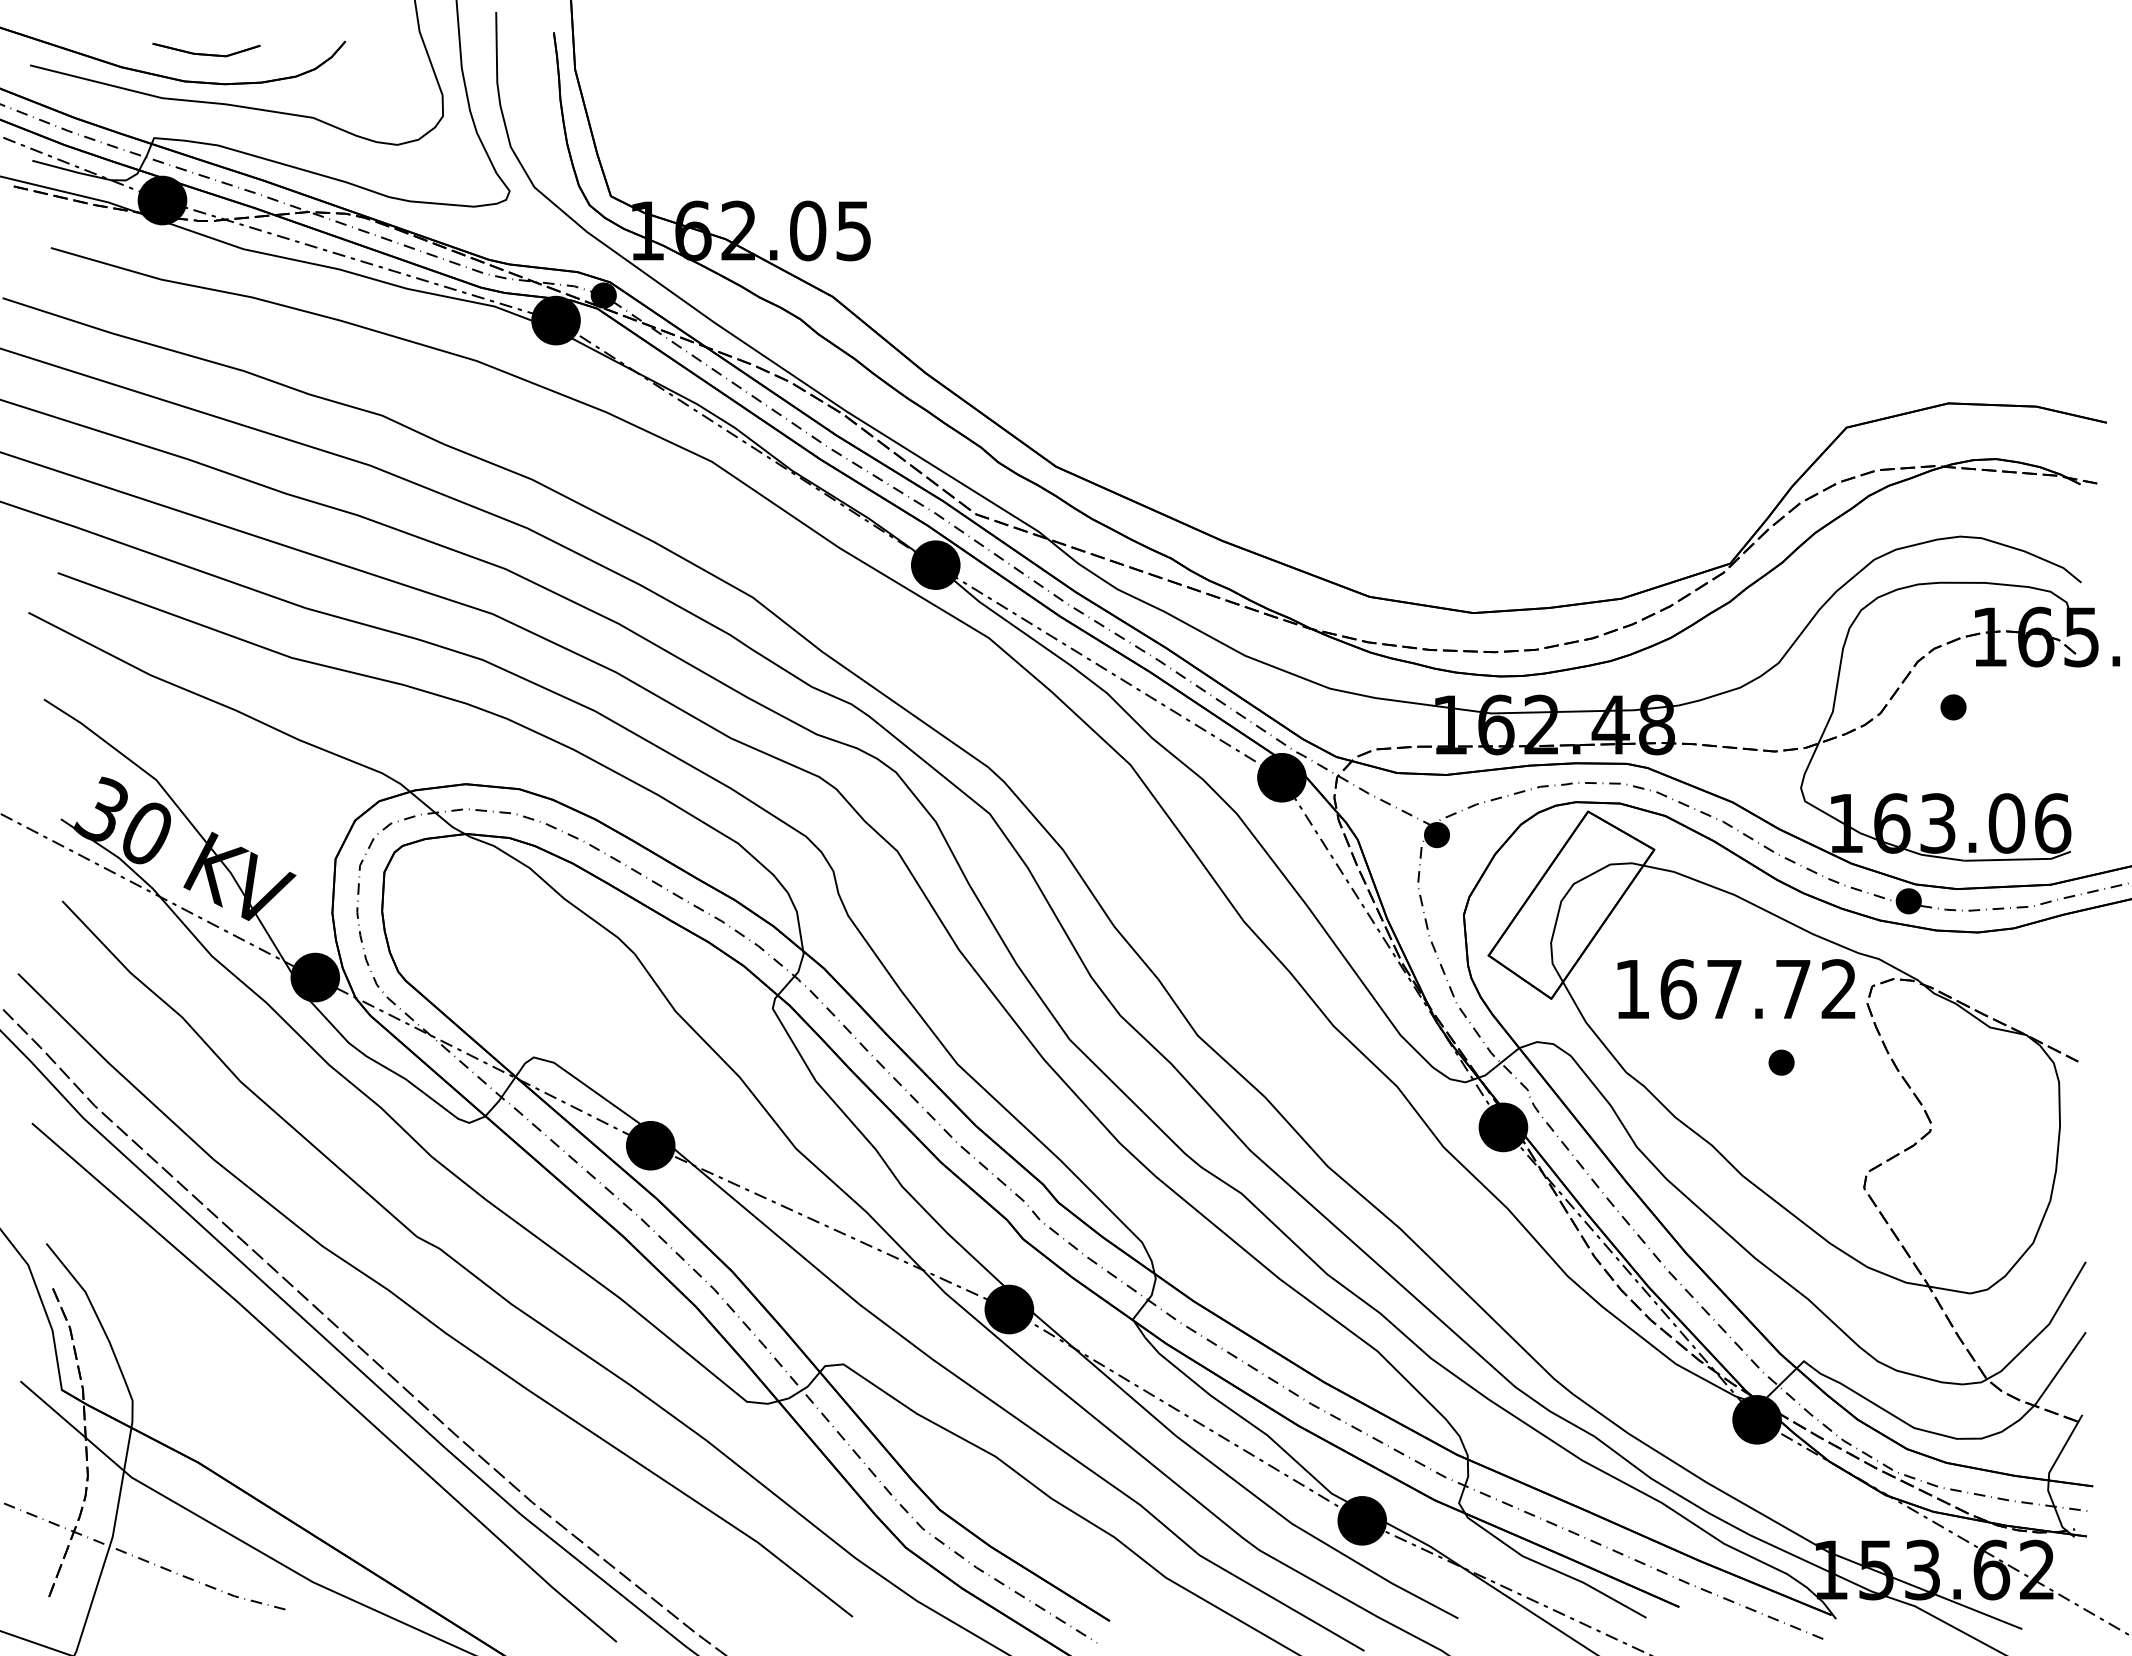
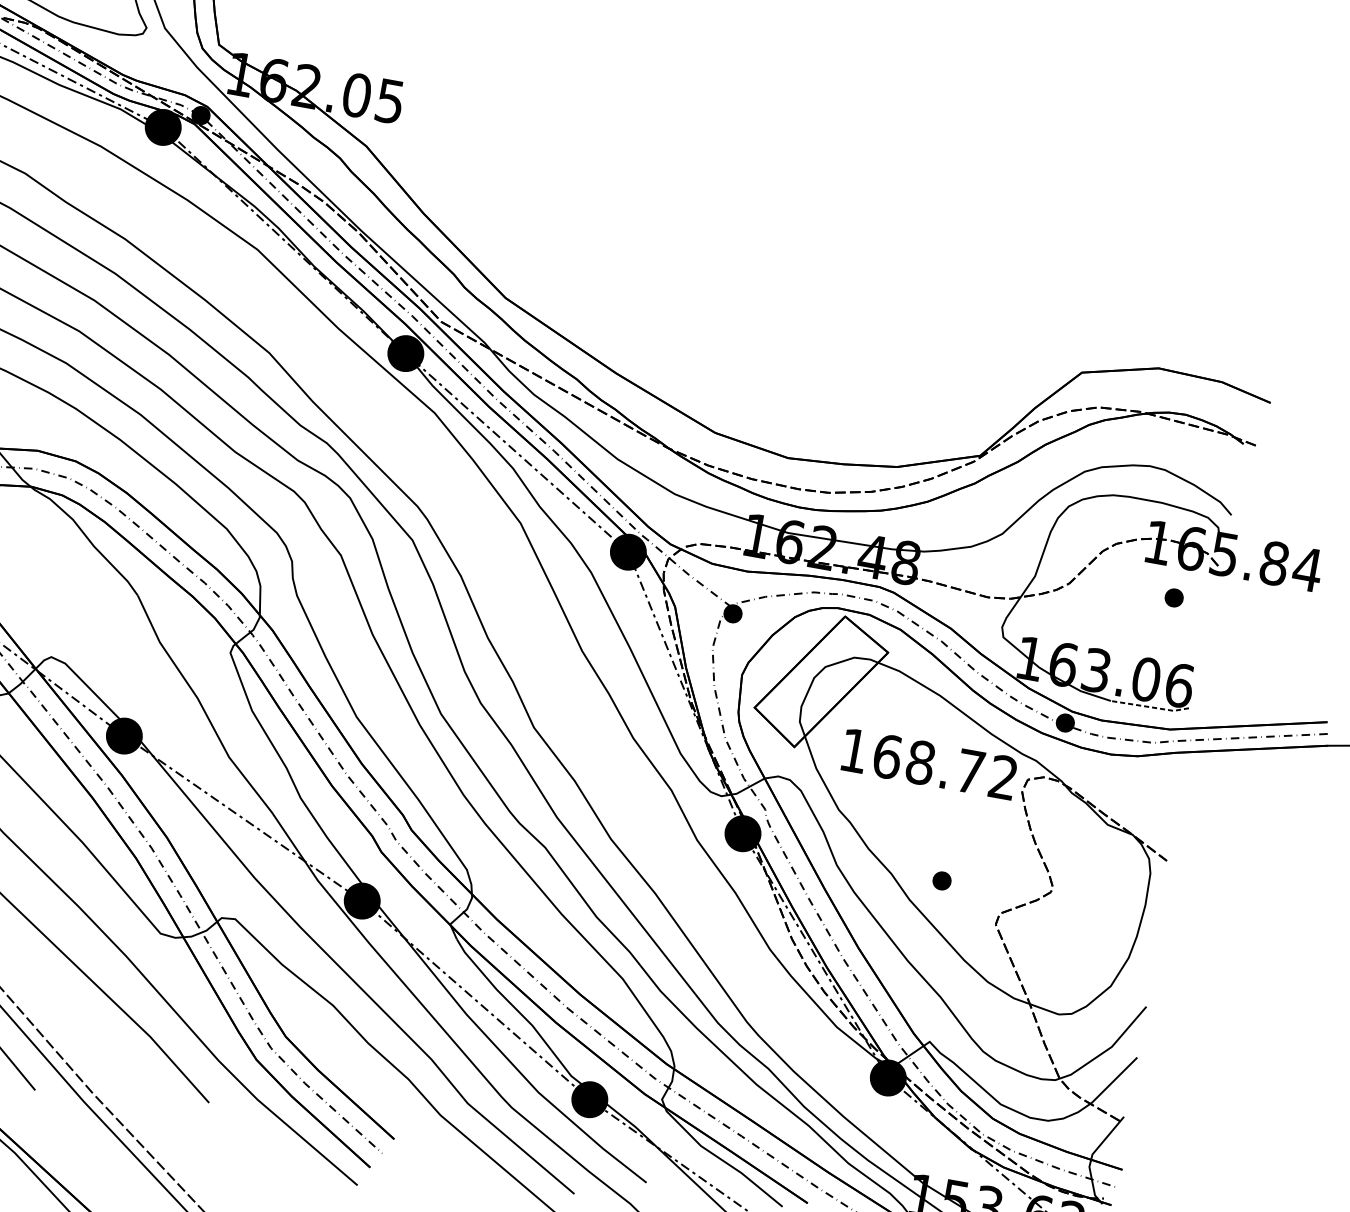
part: (1953, 707) -> (1174, 598), moved
line: (2018, 859) -> (1150, 707), solid -> dashed
text: (1724, 989) -> (920, 762), 167.72 -> 168.72
part: (1781, 1062) -> (942, 880), moved

